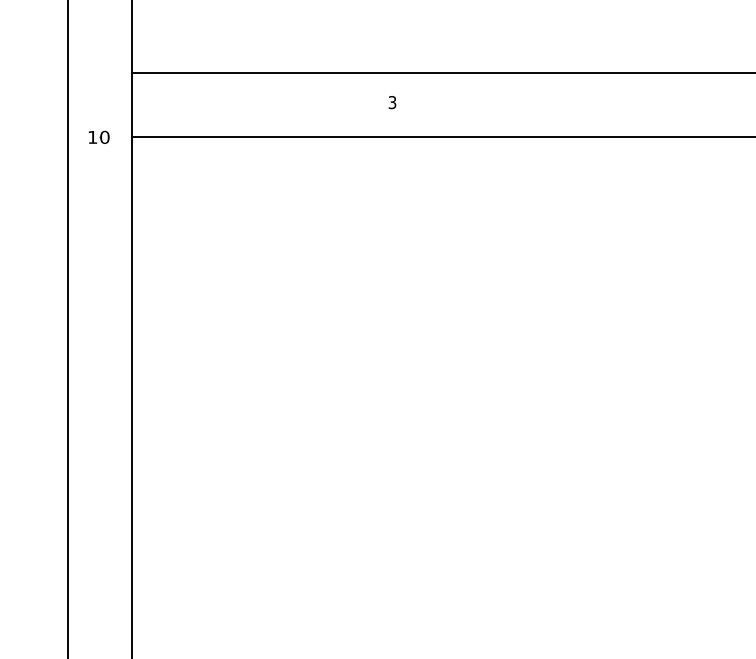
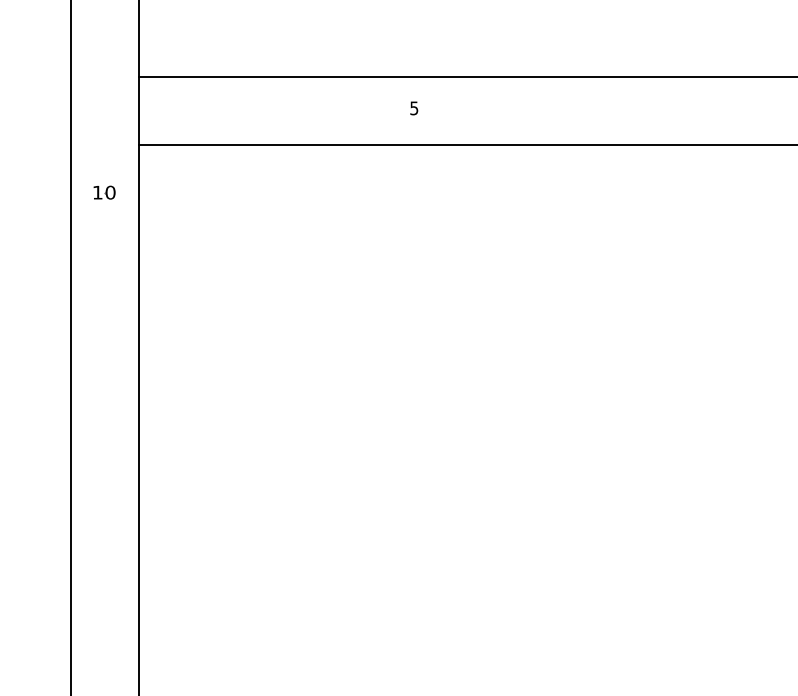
text: (392, 102) -> (414, 108), 3 -> 5
part: (98, 136) -> (103, 191), moved

